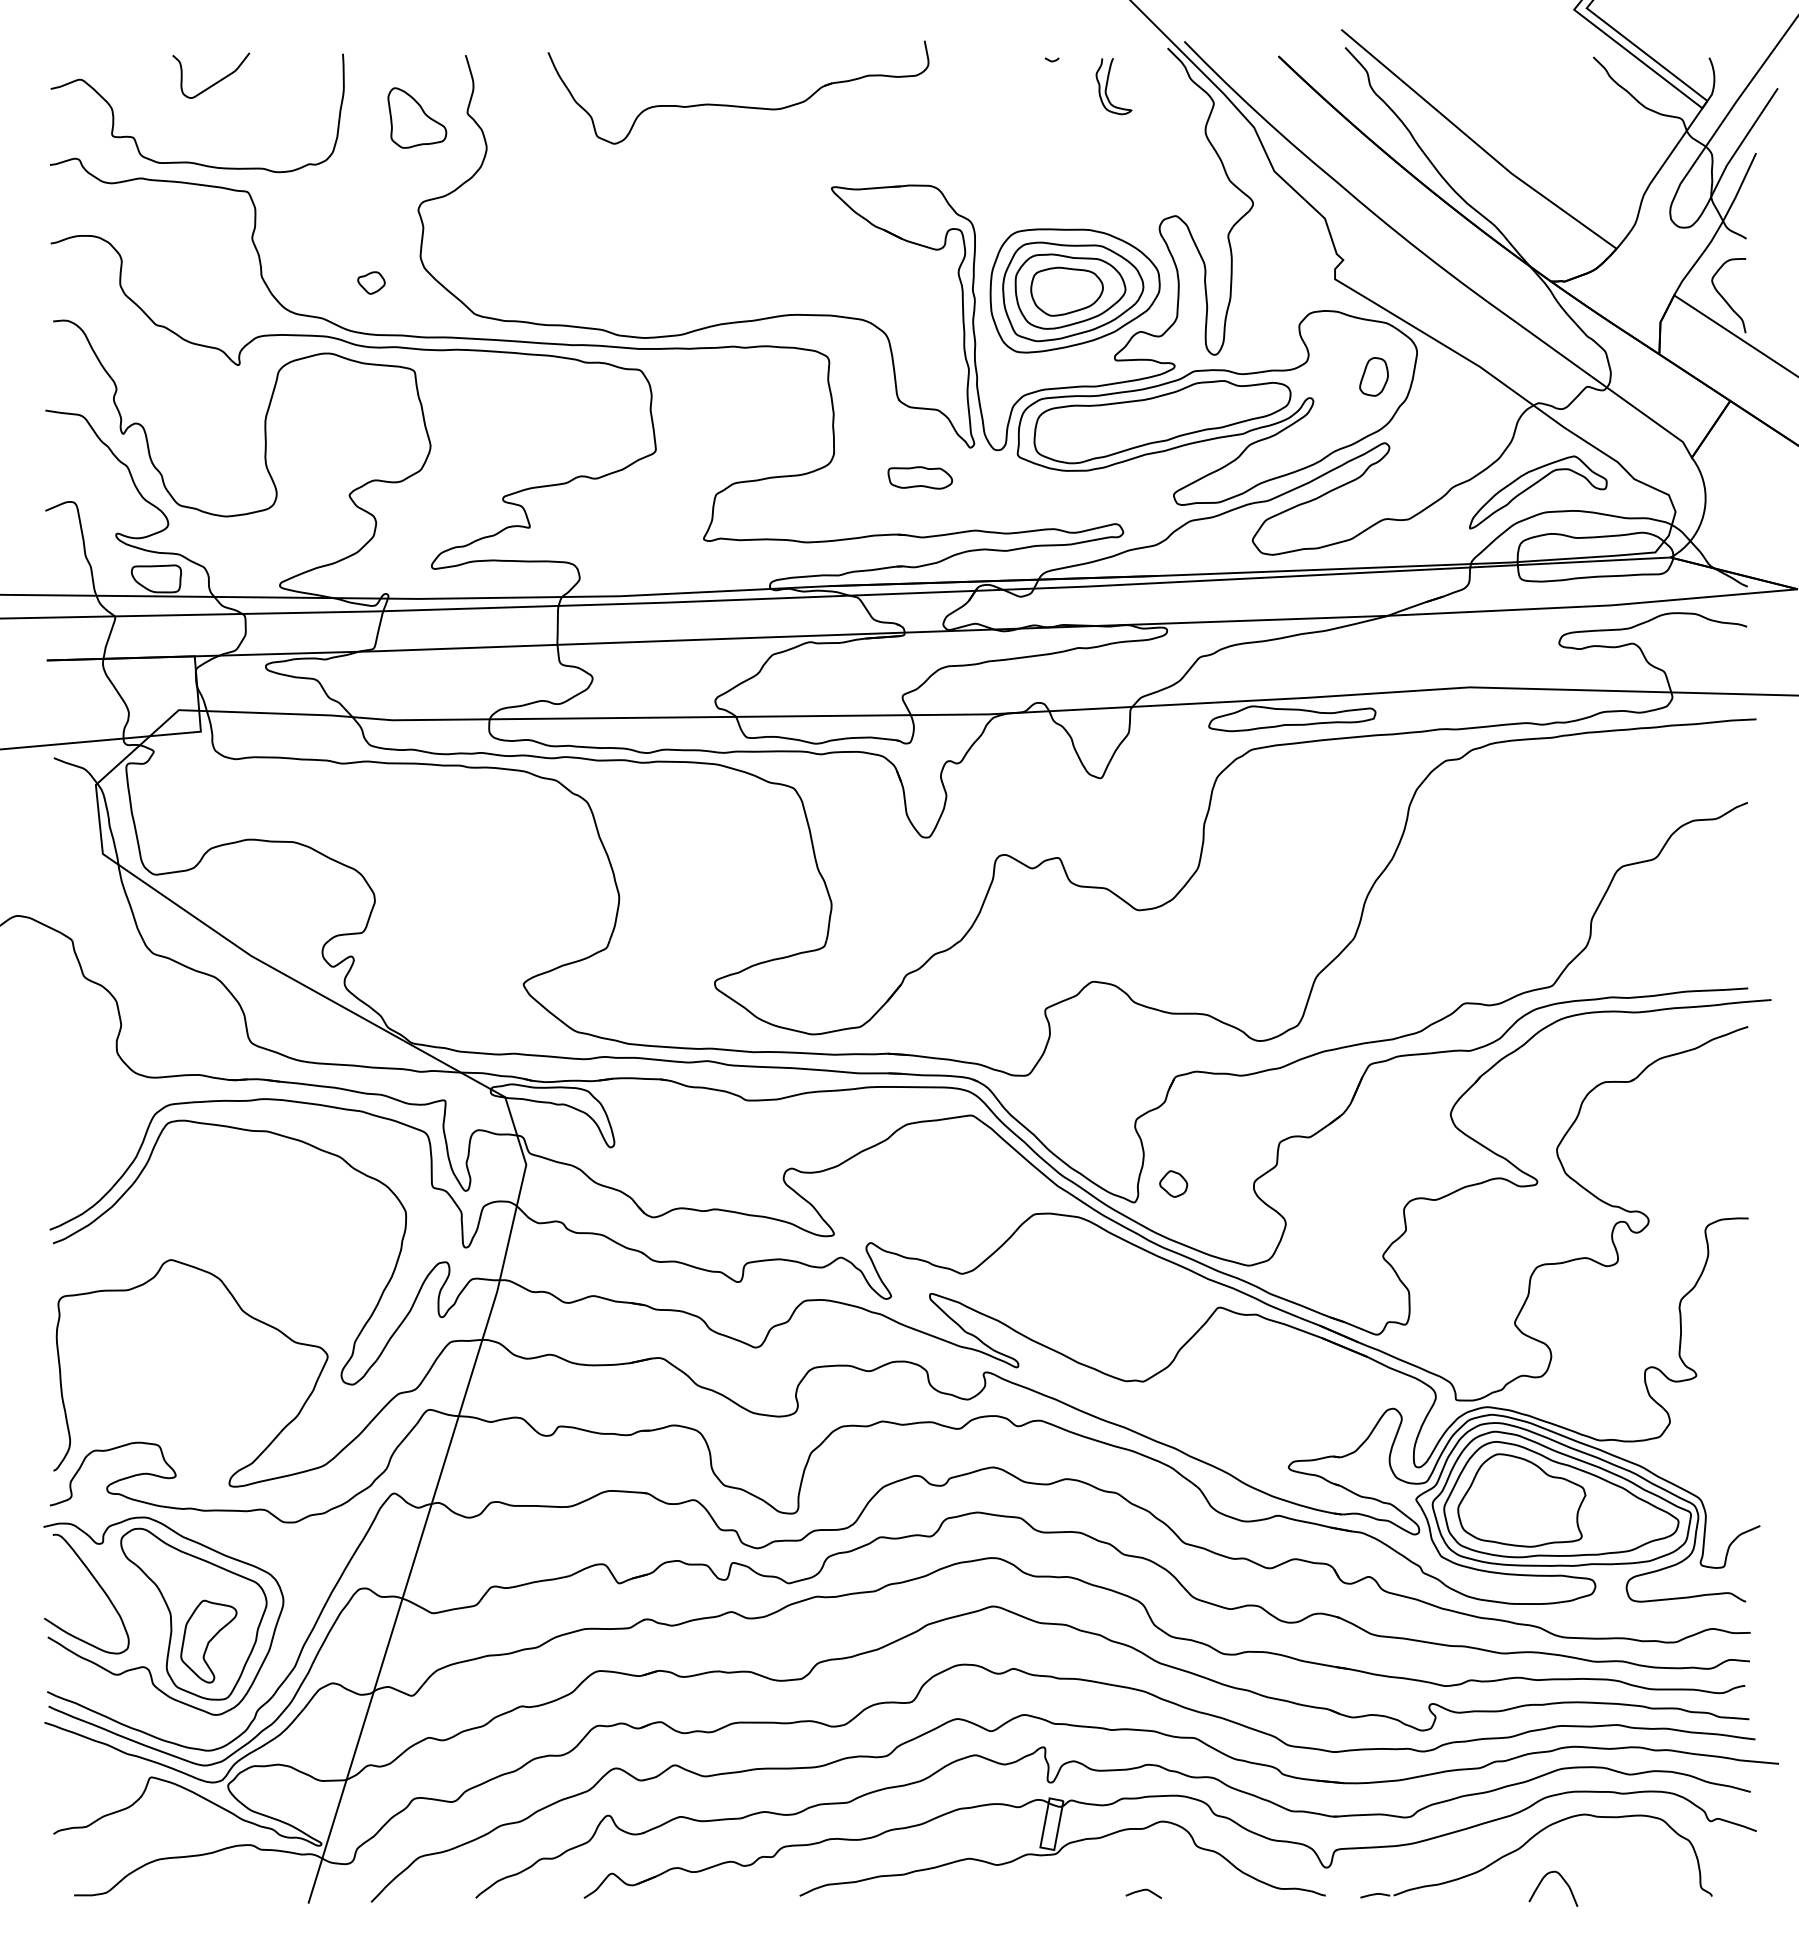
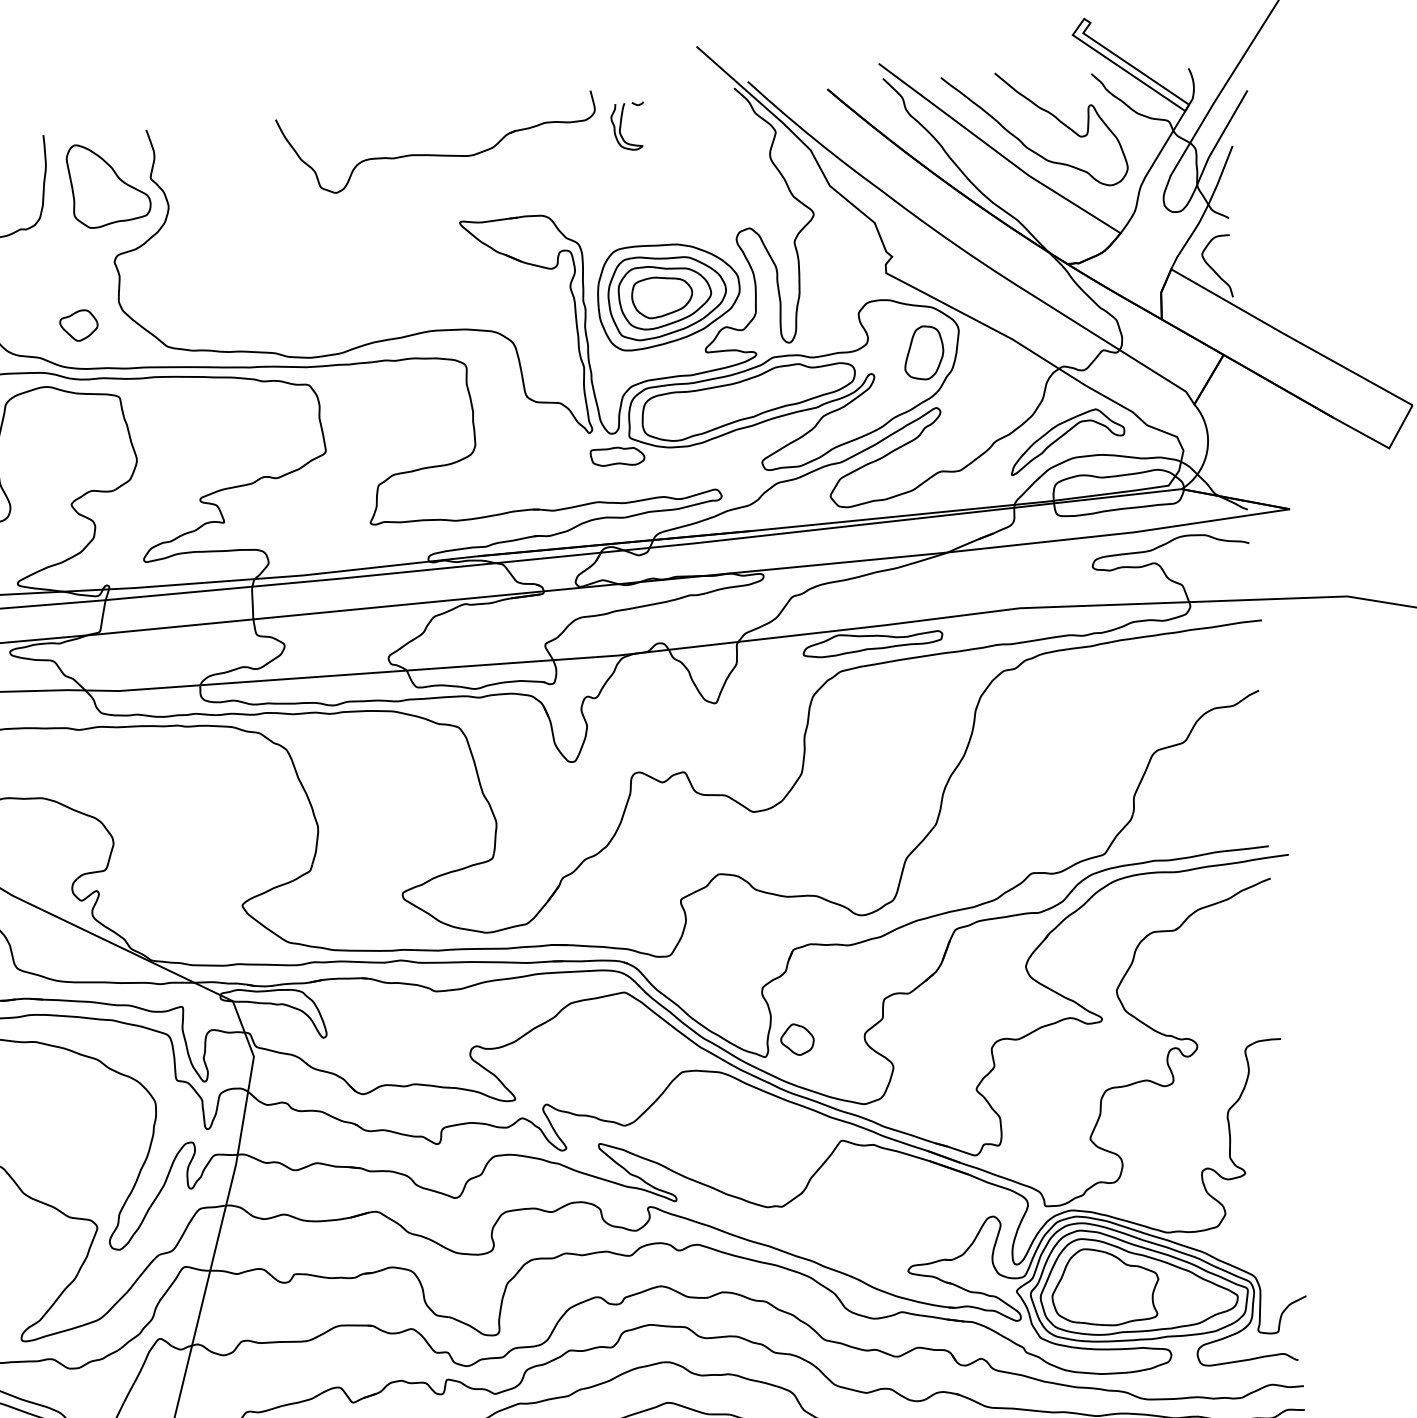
curve: (1107, 86) -> (621, 127), moved
part: (738, 105) -> (437, 154), moved
part: (417, 117) -> (109, 184), size x1.67
curve: (1505, 131) -> (1021, 140), added
part: (371, 282) -> (79, 325), size x1.67
part: (1373, 376) -> (923, 352), size x1.67
part: (920, 477) -> (617, 456), moved
part: (1173, 1183) -> (797, 1039), size x1.43

